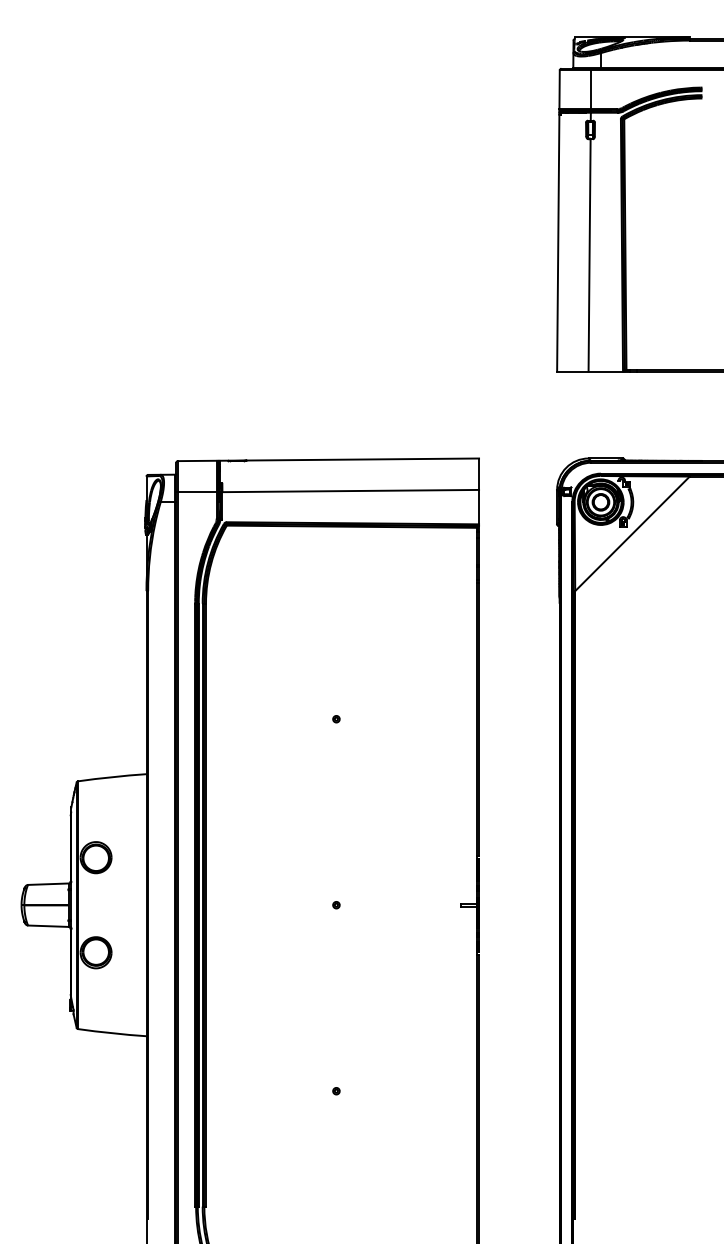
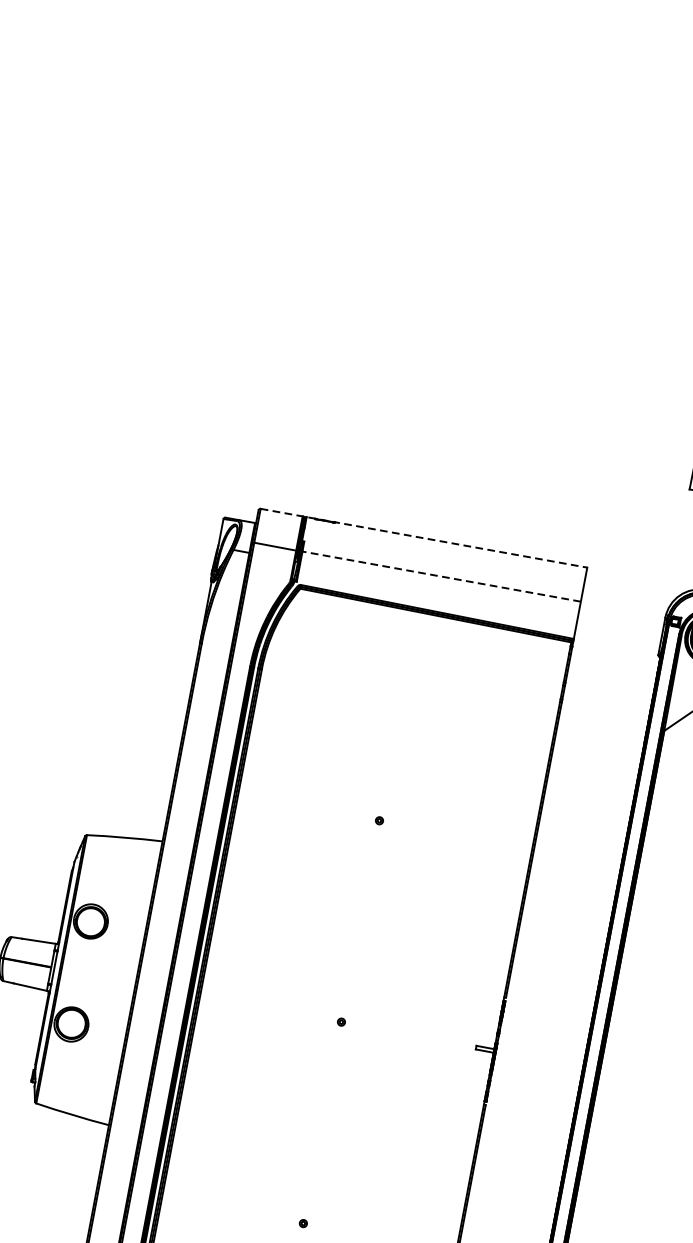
line: (328, 459) -> (424, 537), solid -> dashed
line: (350, 491) -> (441, 577), solid -> dashed

